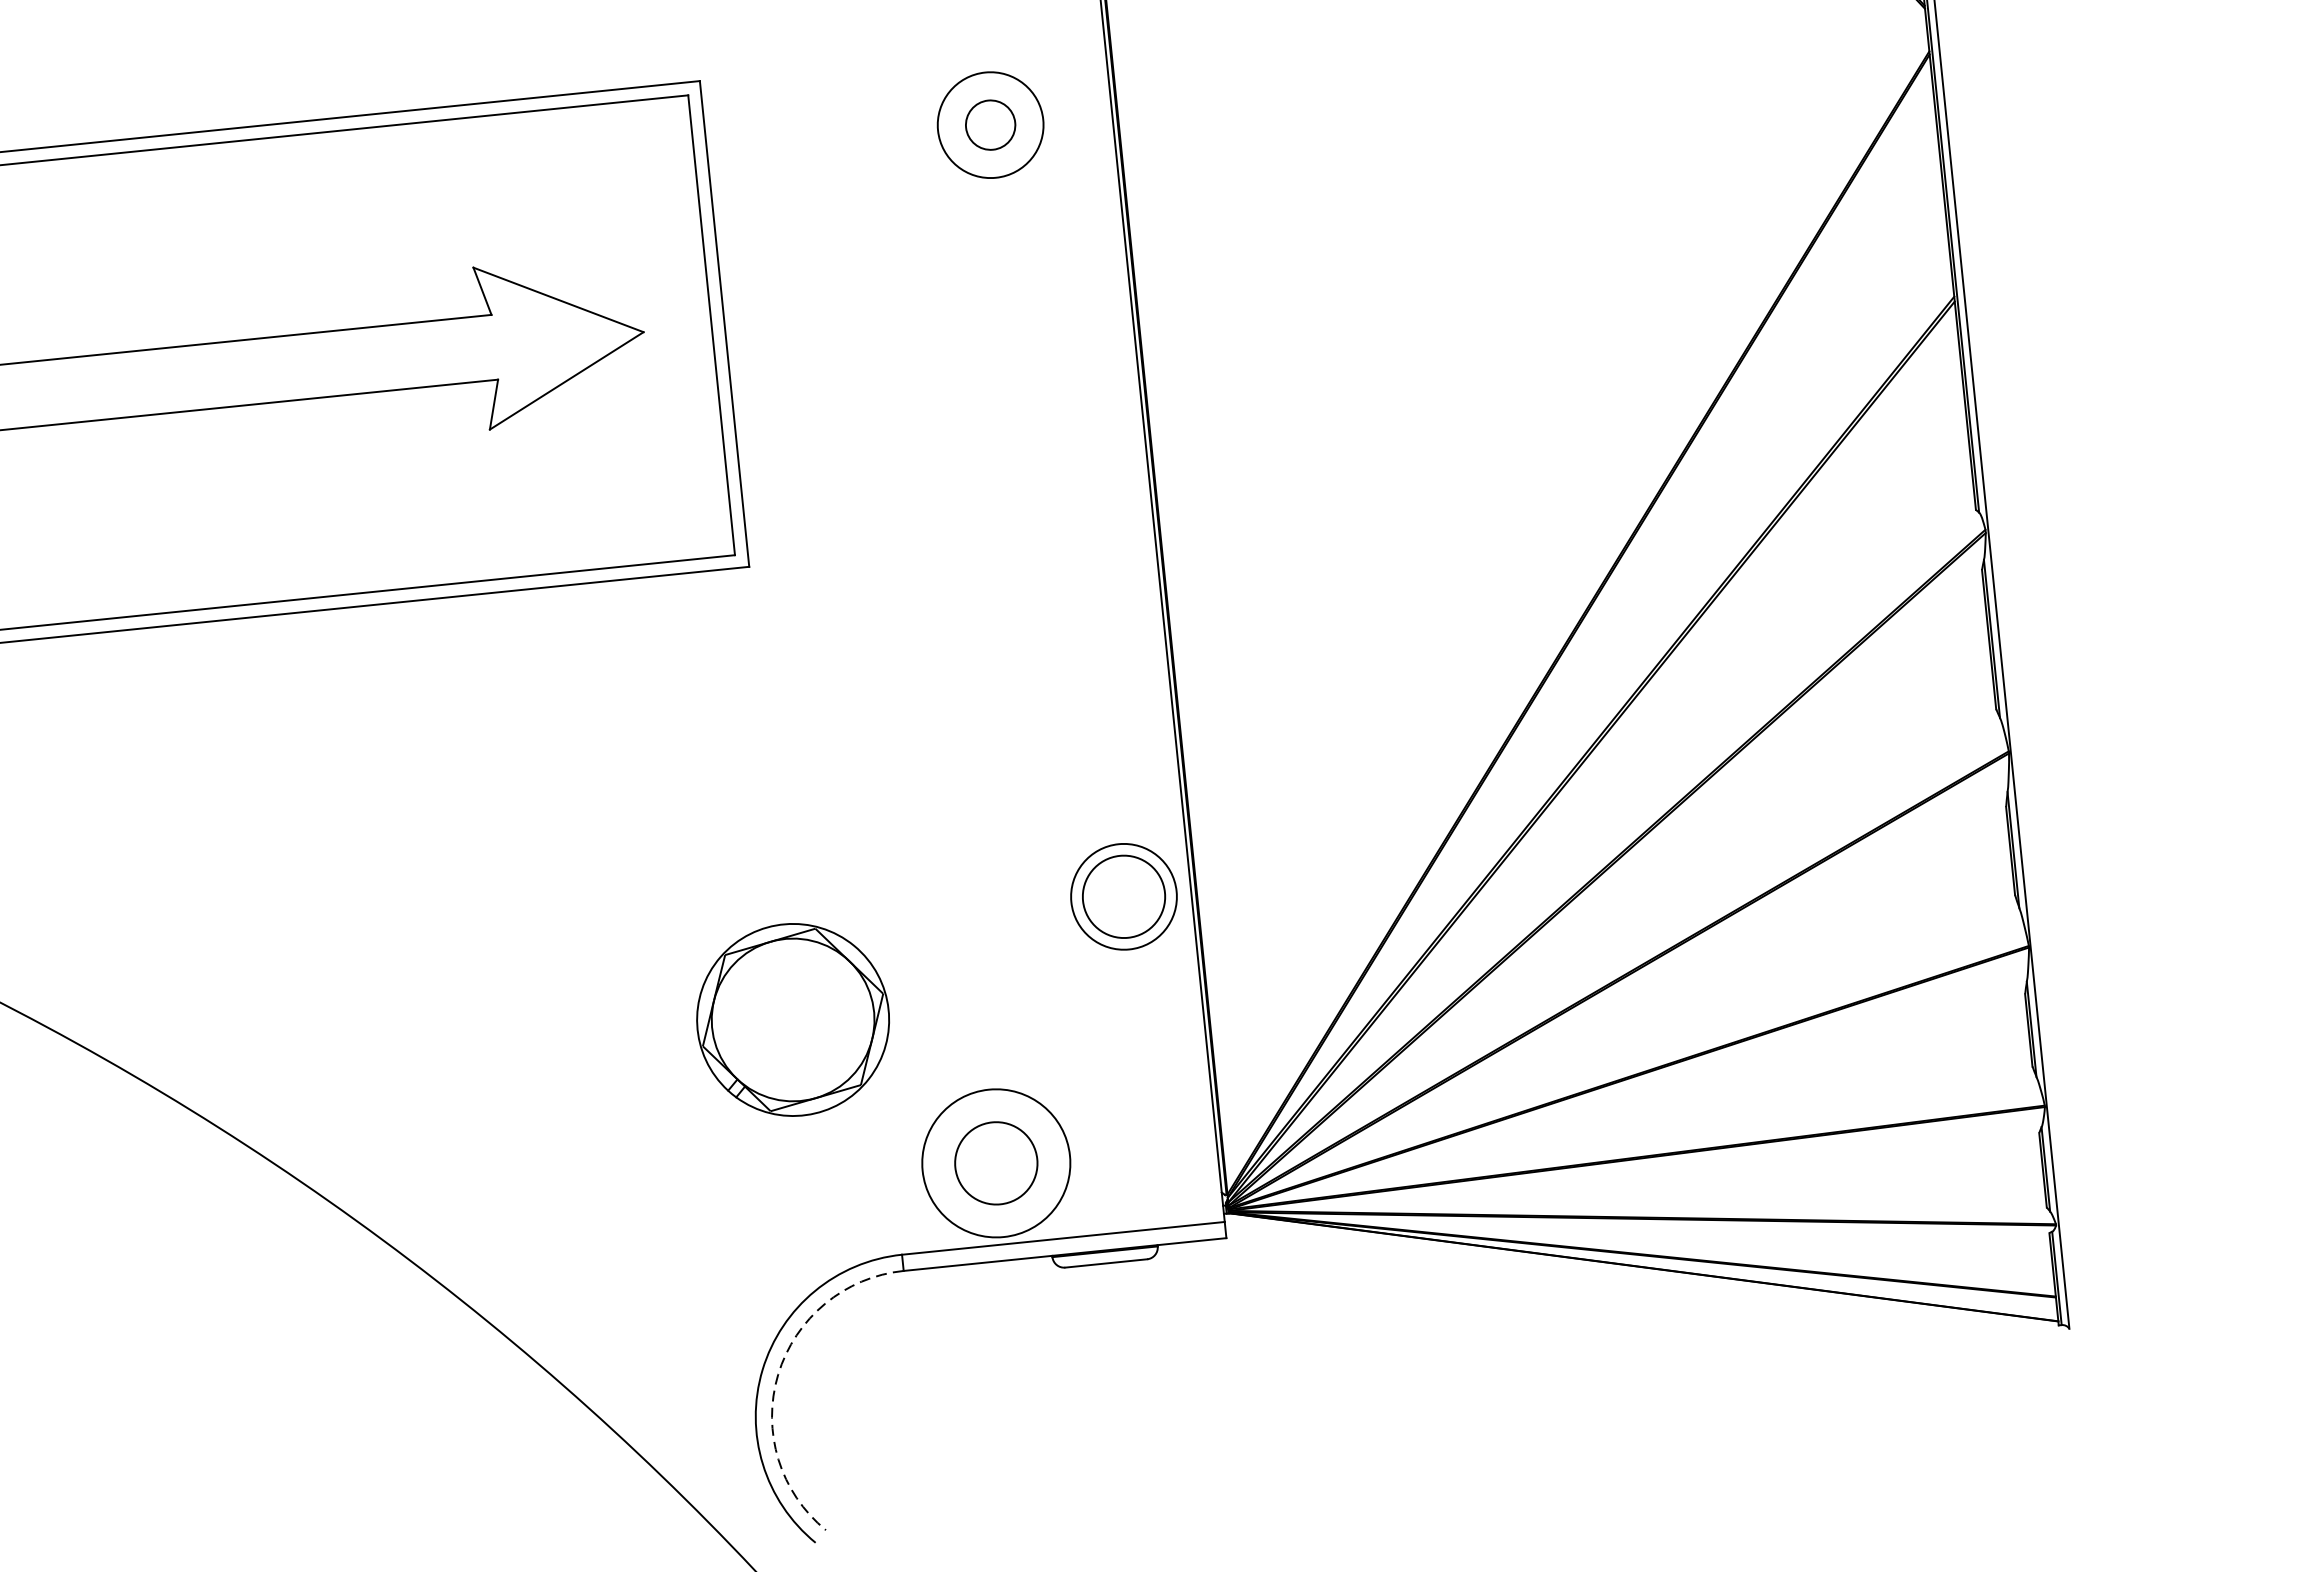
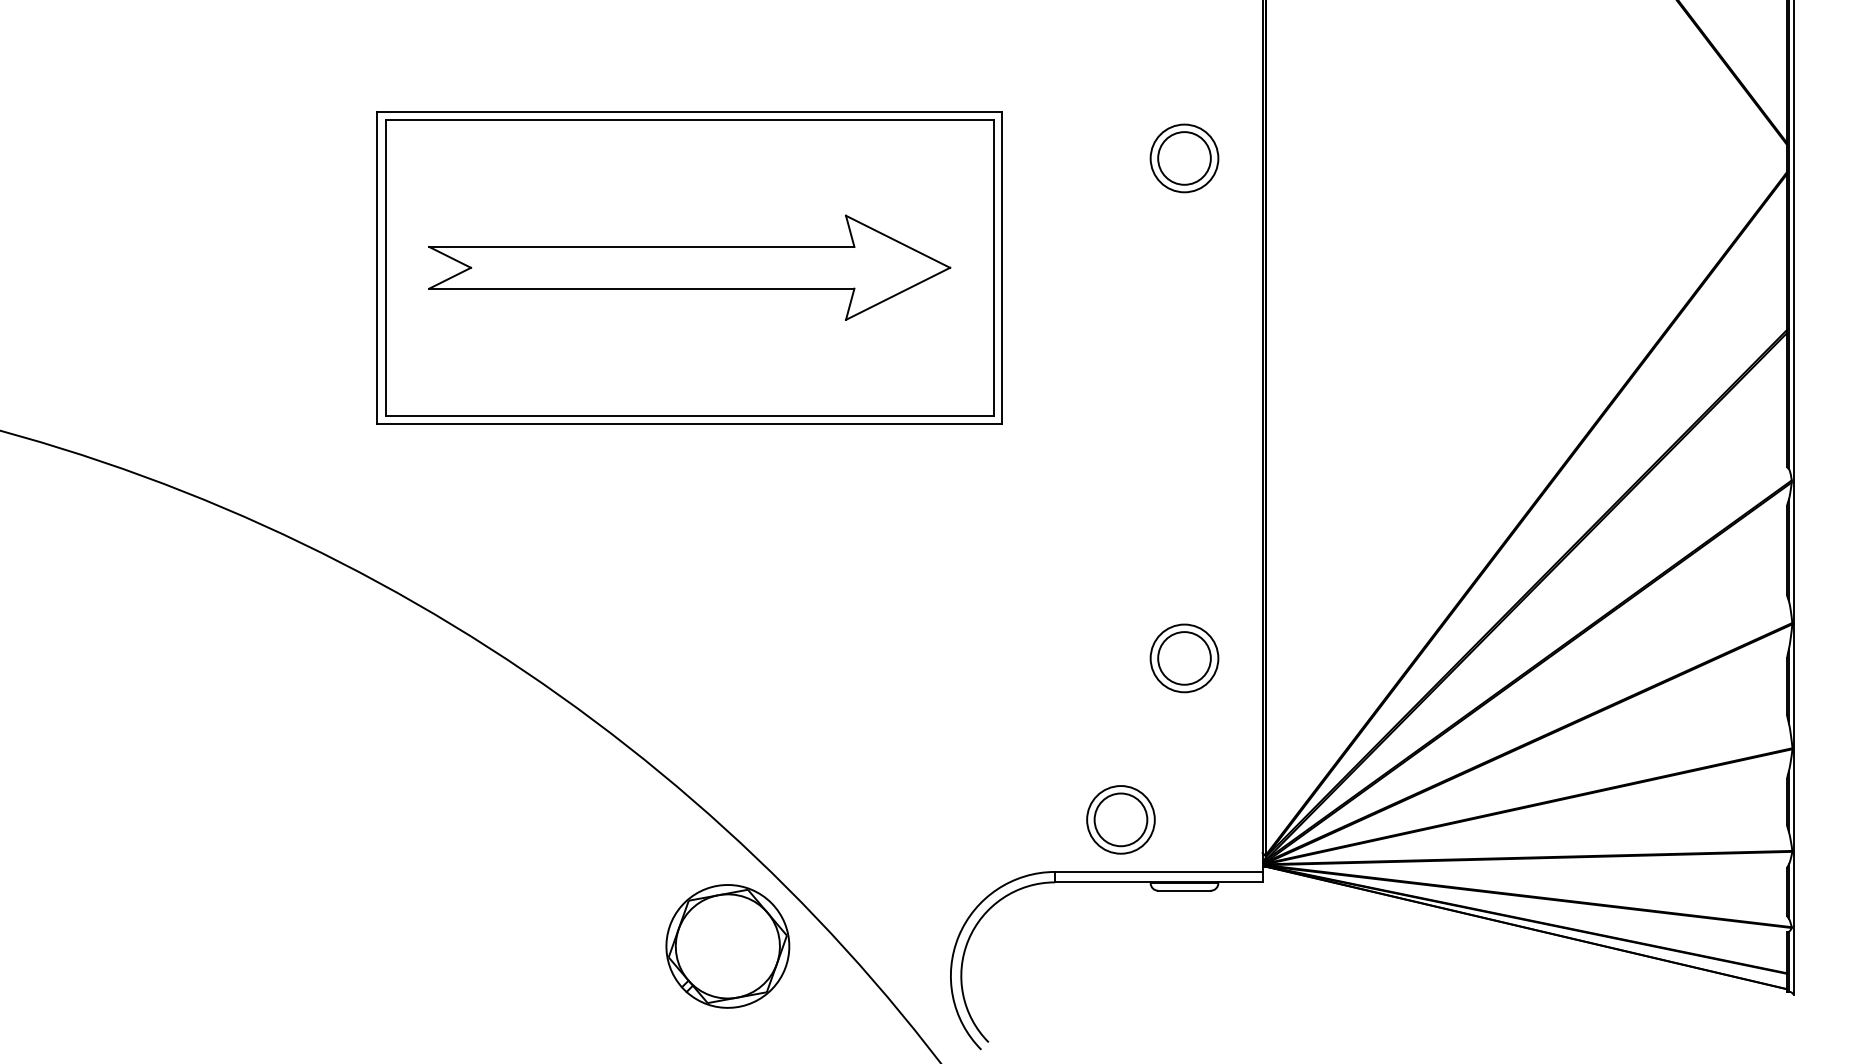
circle: (990, 125) -> (1184, 158), size x1.67
part: (1123, 896) -> (1184, 658), moved
part: (792, 1020) -> (727, 946), moved
circle: (995, 1162) -> (1120, 819), size x0.71
arc: (778, 1374) -> (968, 940), dashed -> solid

